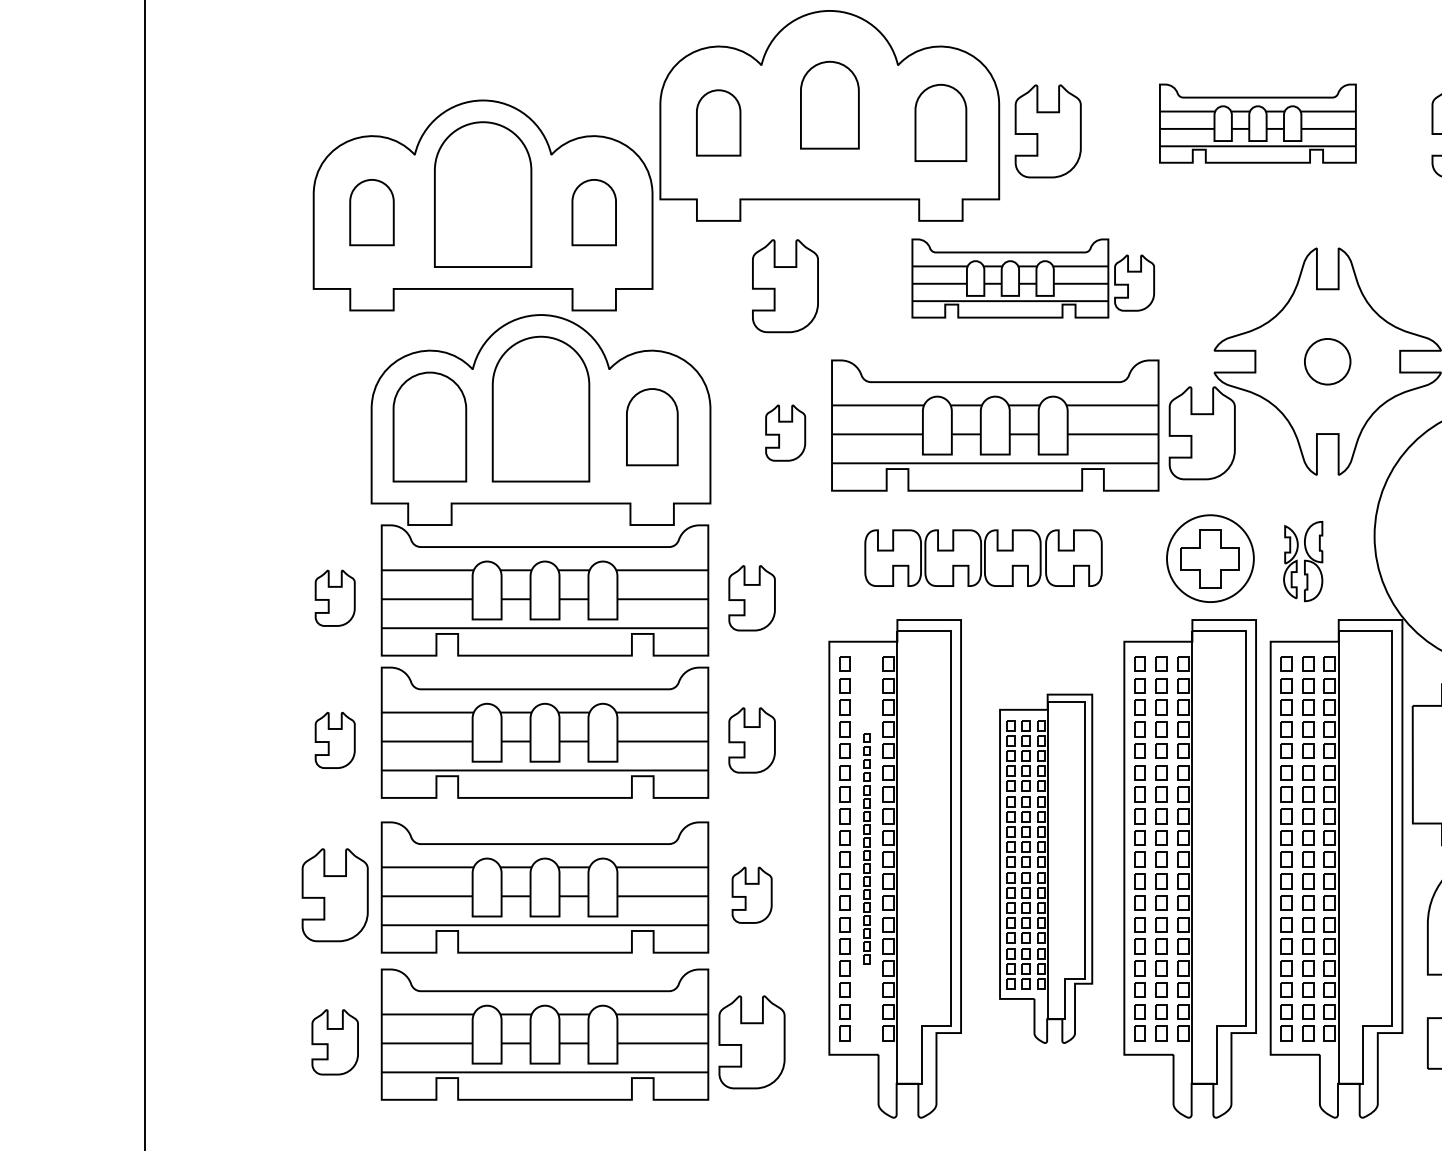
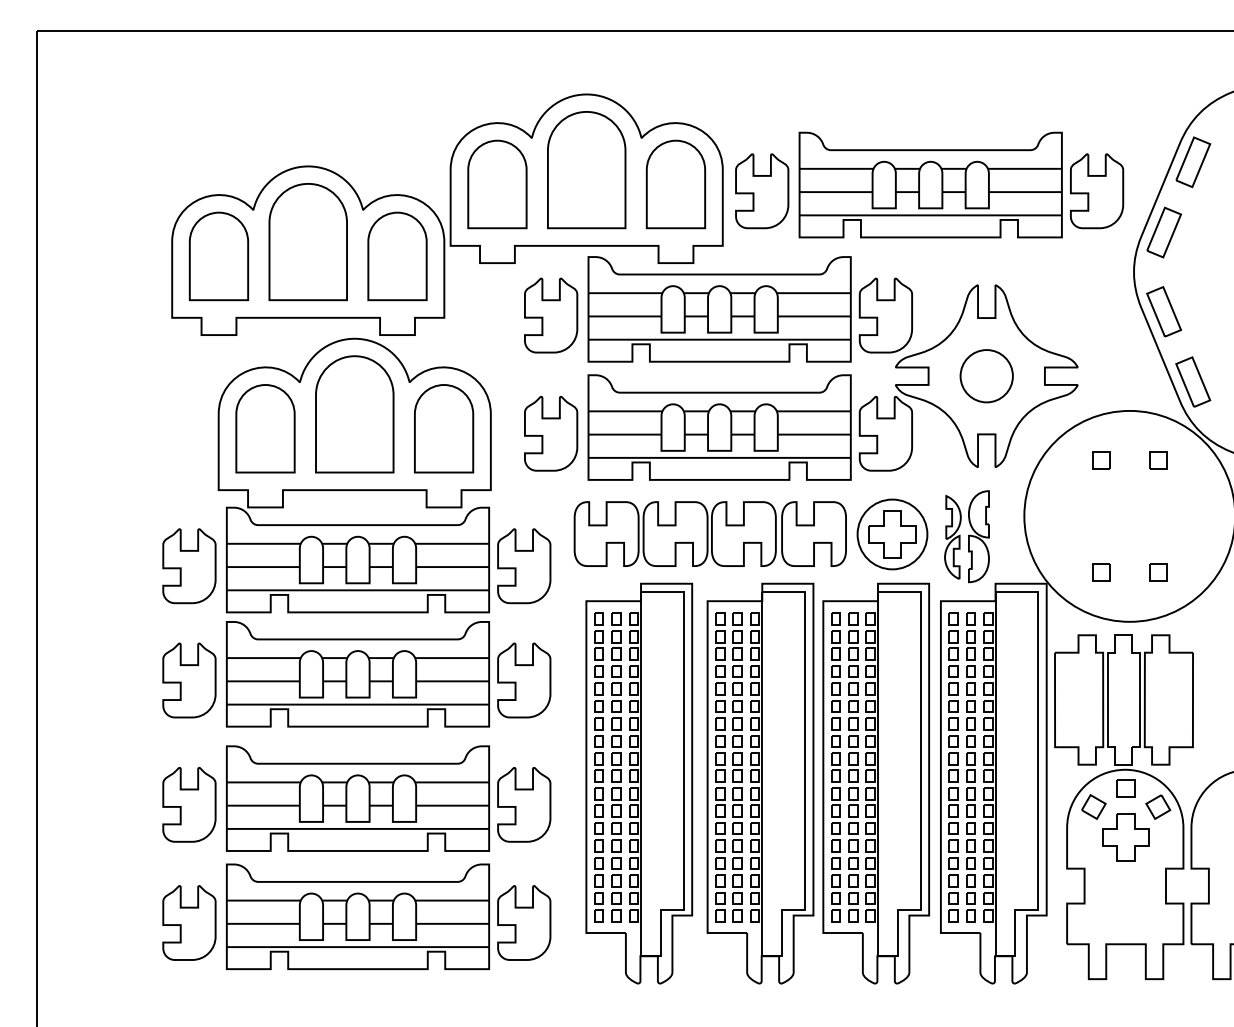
part: (829, 105) -> (586, 170), size x1.67
part: (718, 122) -> (497, 184), size x1.67
part: (940, 122) -> (675, 184), size x1.43
part: (1257, 122) -> (930, 184), size x1.67
part: (371, 212) -> (218, 256), size x1.67
part: (594, 212) -> (397, 256), size x1.67
part: (1032, 278) -> (749, 309), size x1.67
part: (1327, 362) -> (986, 376), size x1.43
part: (652, 426) -> (444, 428), size x1.43
part: (785, 432) -> (551, 433), size x1.67
part: (982, 557) -> (709, 533), size x1.43
part: (1302, 561) -> (966, 536), size x1.43
part: (335, 598) -> (189, 566), size x1.67
part: (752, 598) -> (524, 566), size x1.43
part: (335, 740) -> (189, 680), size x1.67
part: (752, 740) -> (524, 680), size x1.43
part: (866, 848) -> (616, 767), size x1.67
part: (1046, 868) -> (760, 783), size x1.43
part: (752, 894) -> (524, 804), size x1.67
part: (335, 1041) -> (189, 922), size x1.43

